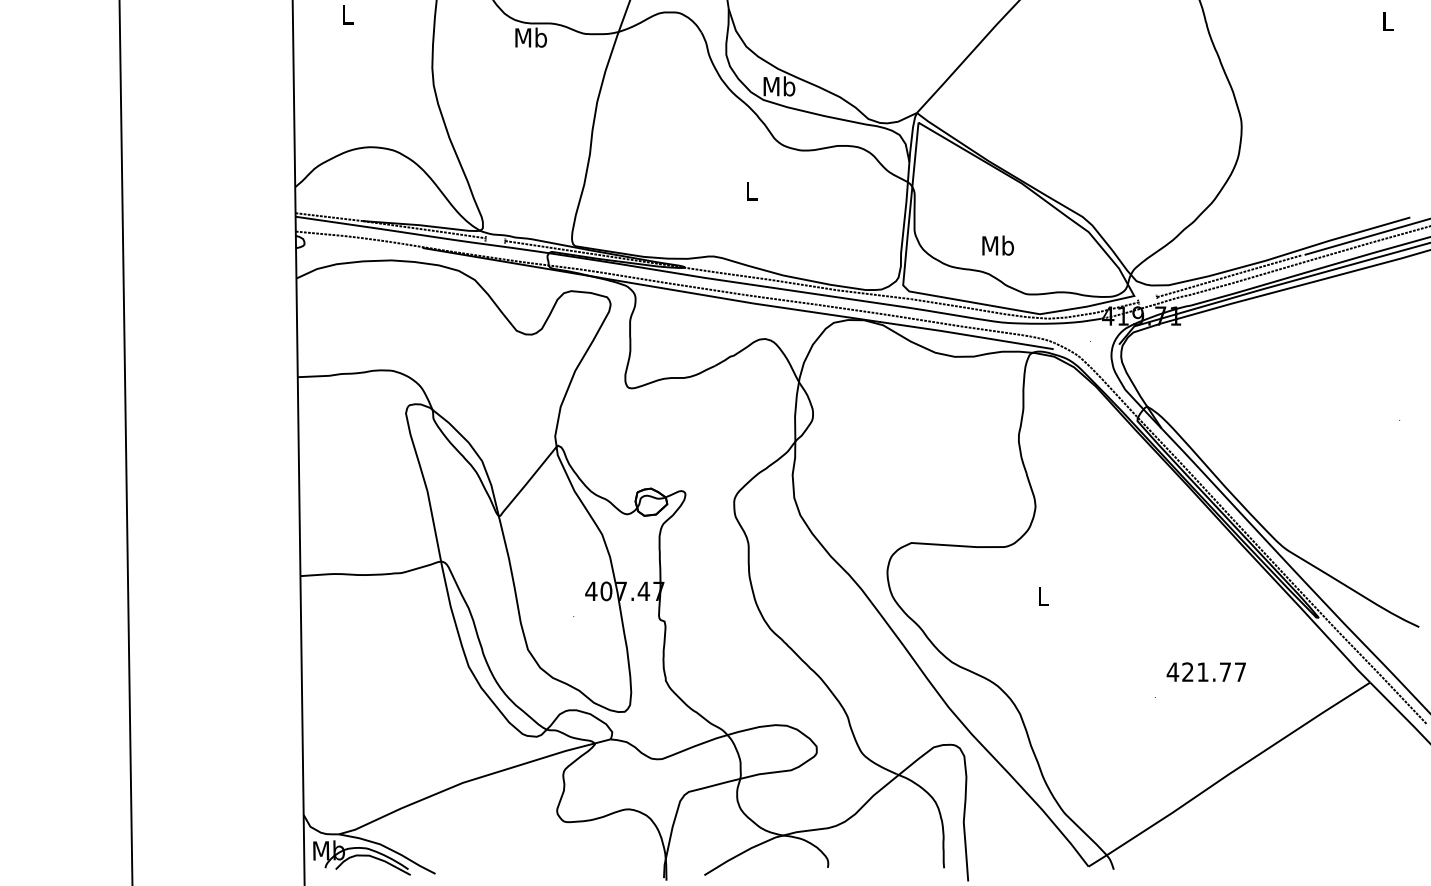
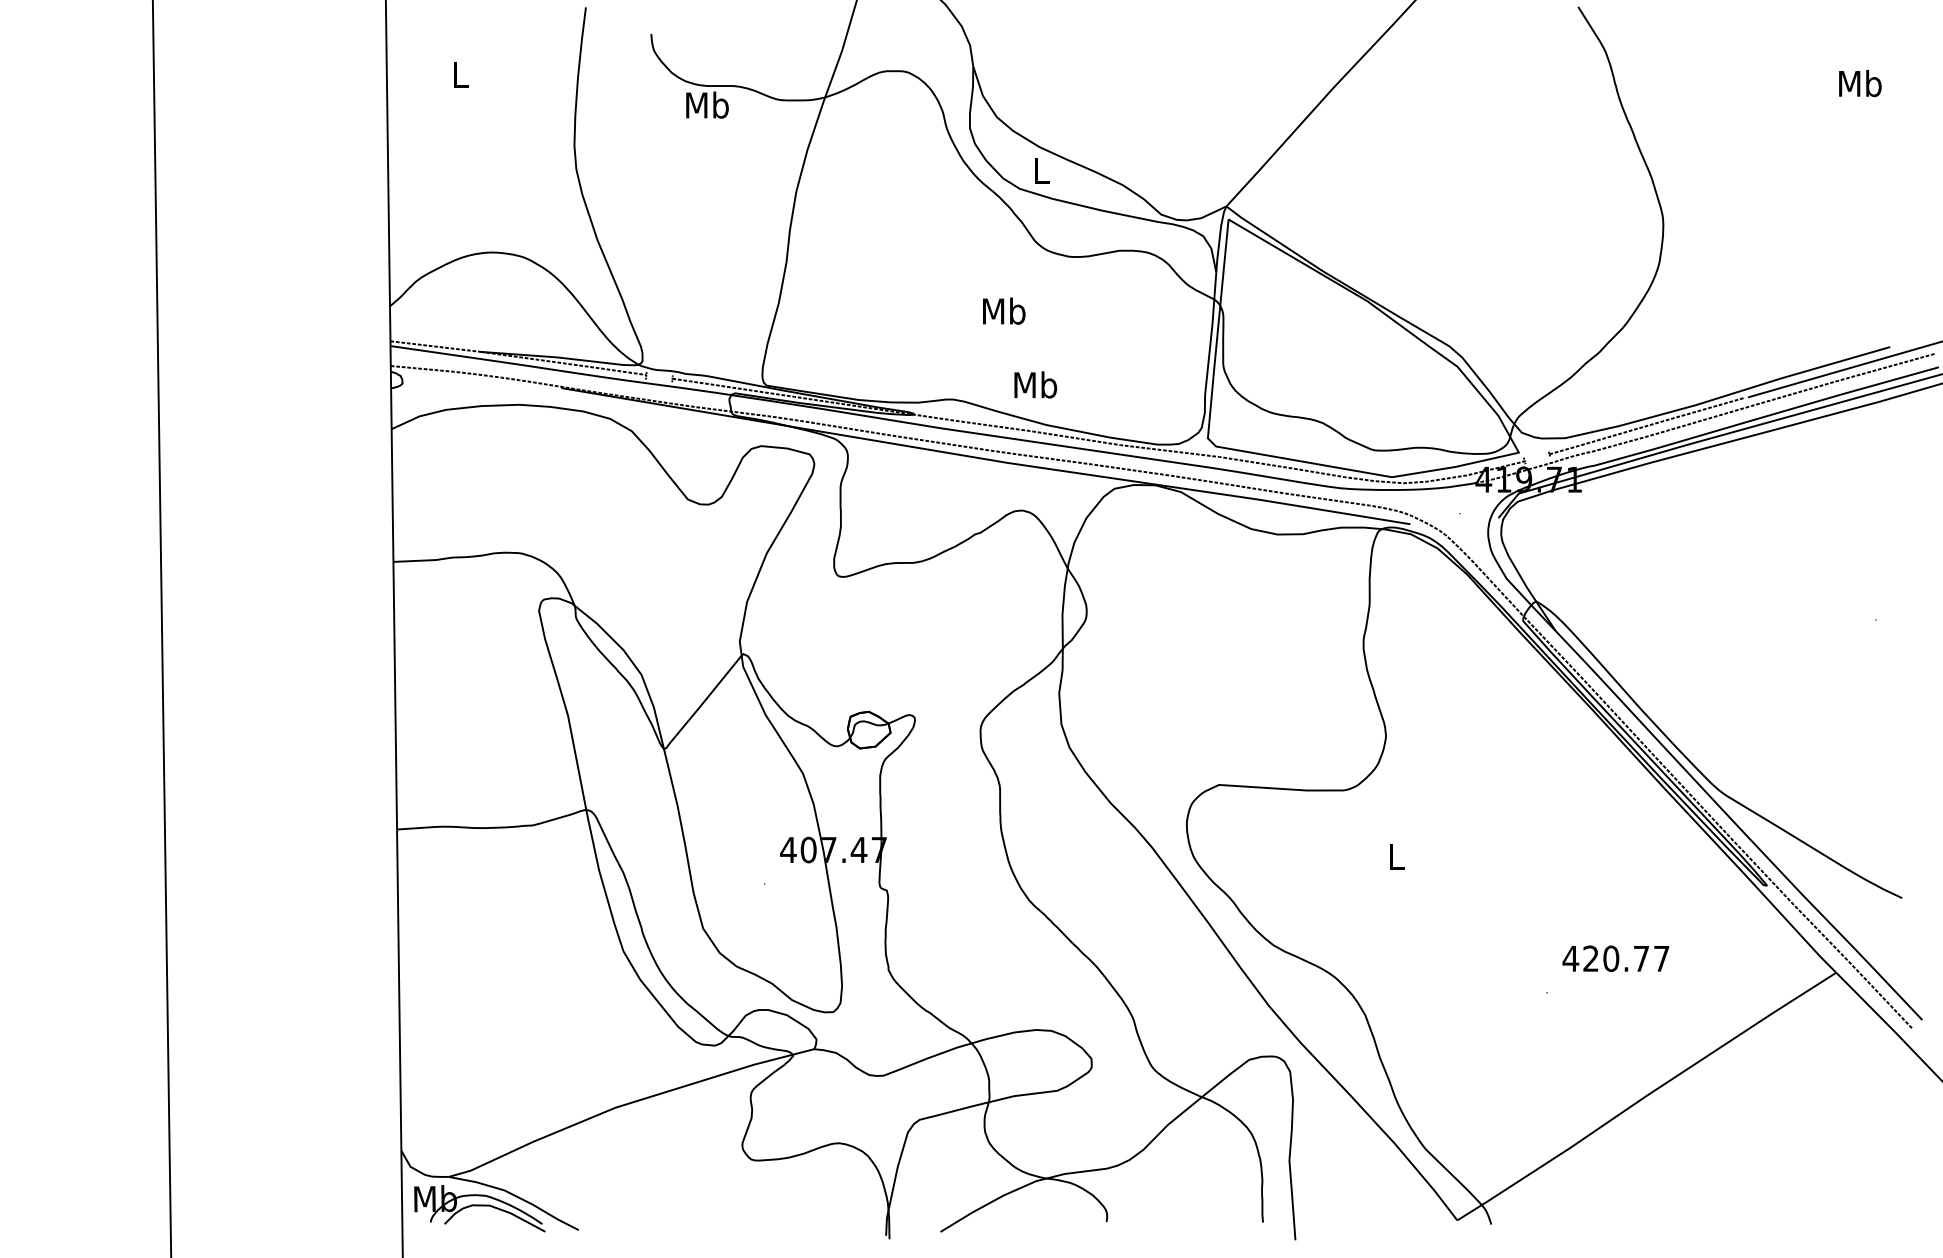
text: (1388, 21) -> (1860, 83), L -> Mb
text: (779, 86) -> (1041, 170), Mb -> L
text: (751, 190) -> (1004, 310), L -> Mb
text: (998, 245) -> (1035, 384), moved
text: (1203, 671) -> (1611, 958), 421.77 -> 420.77

